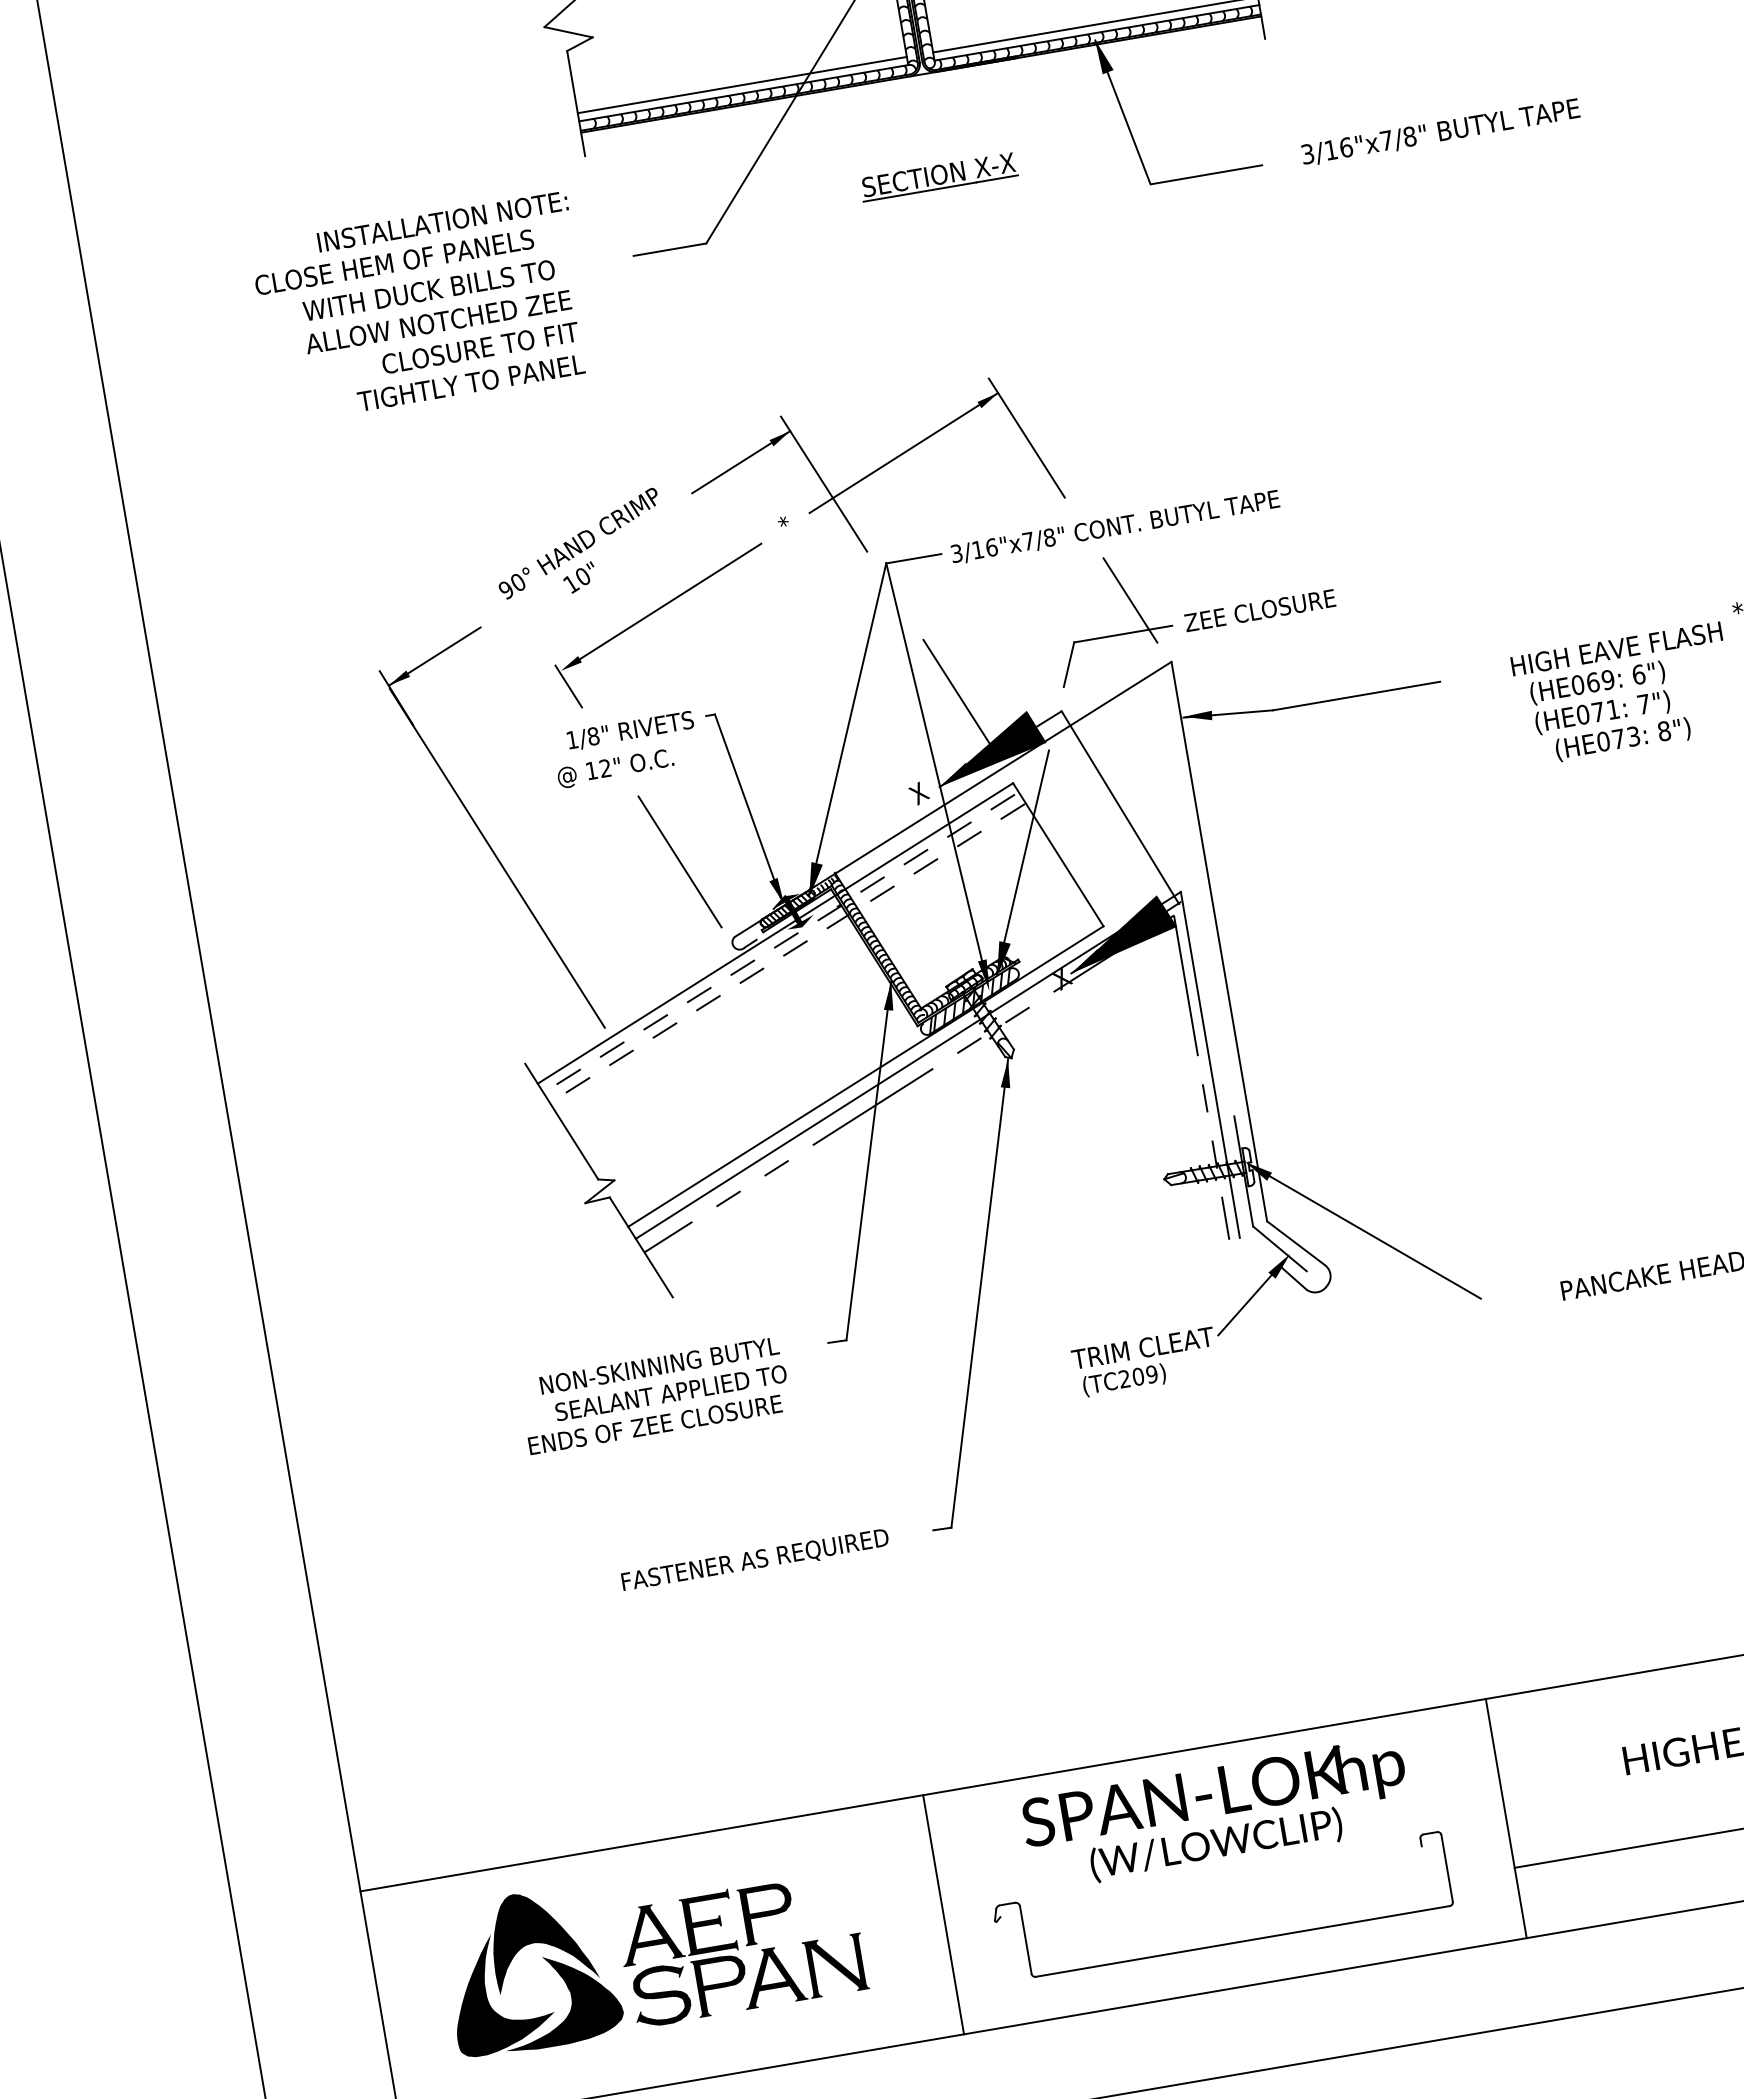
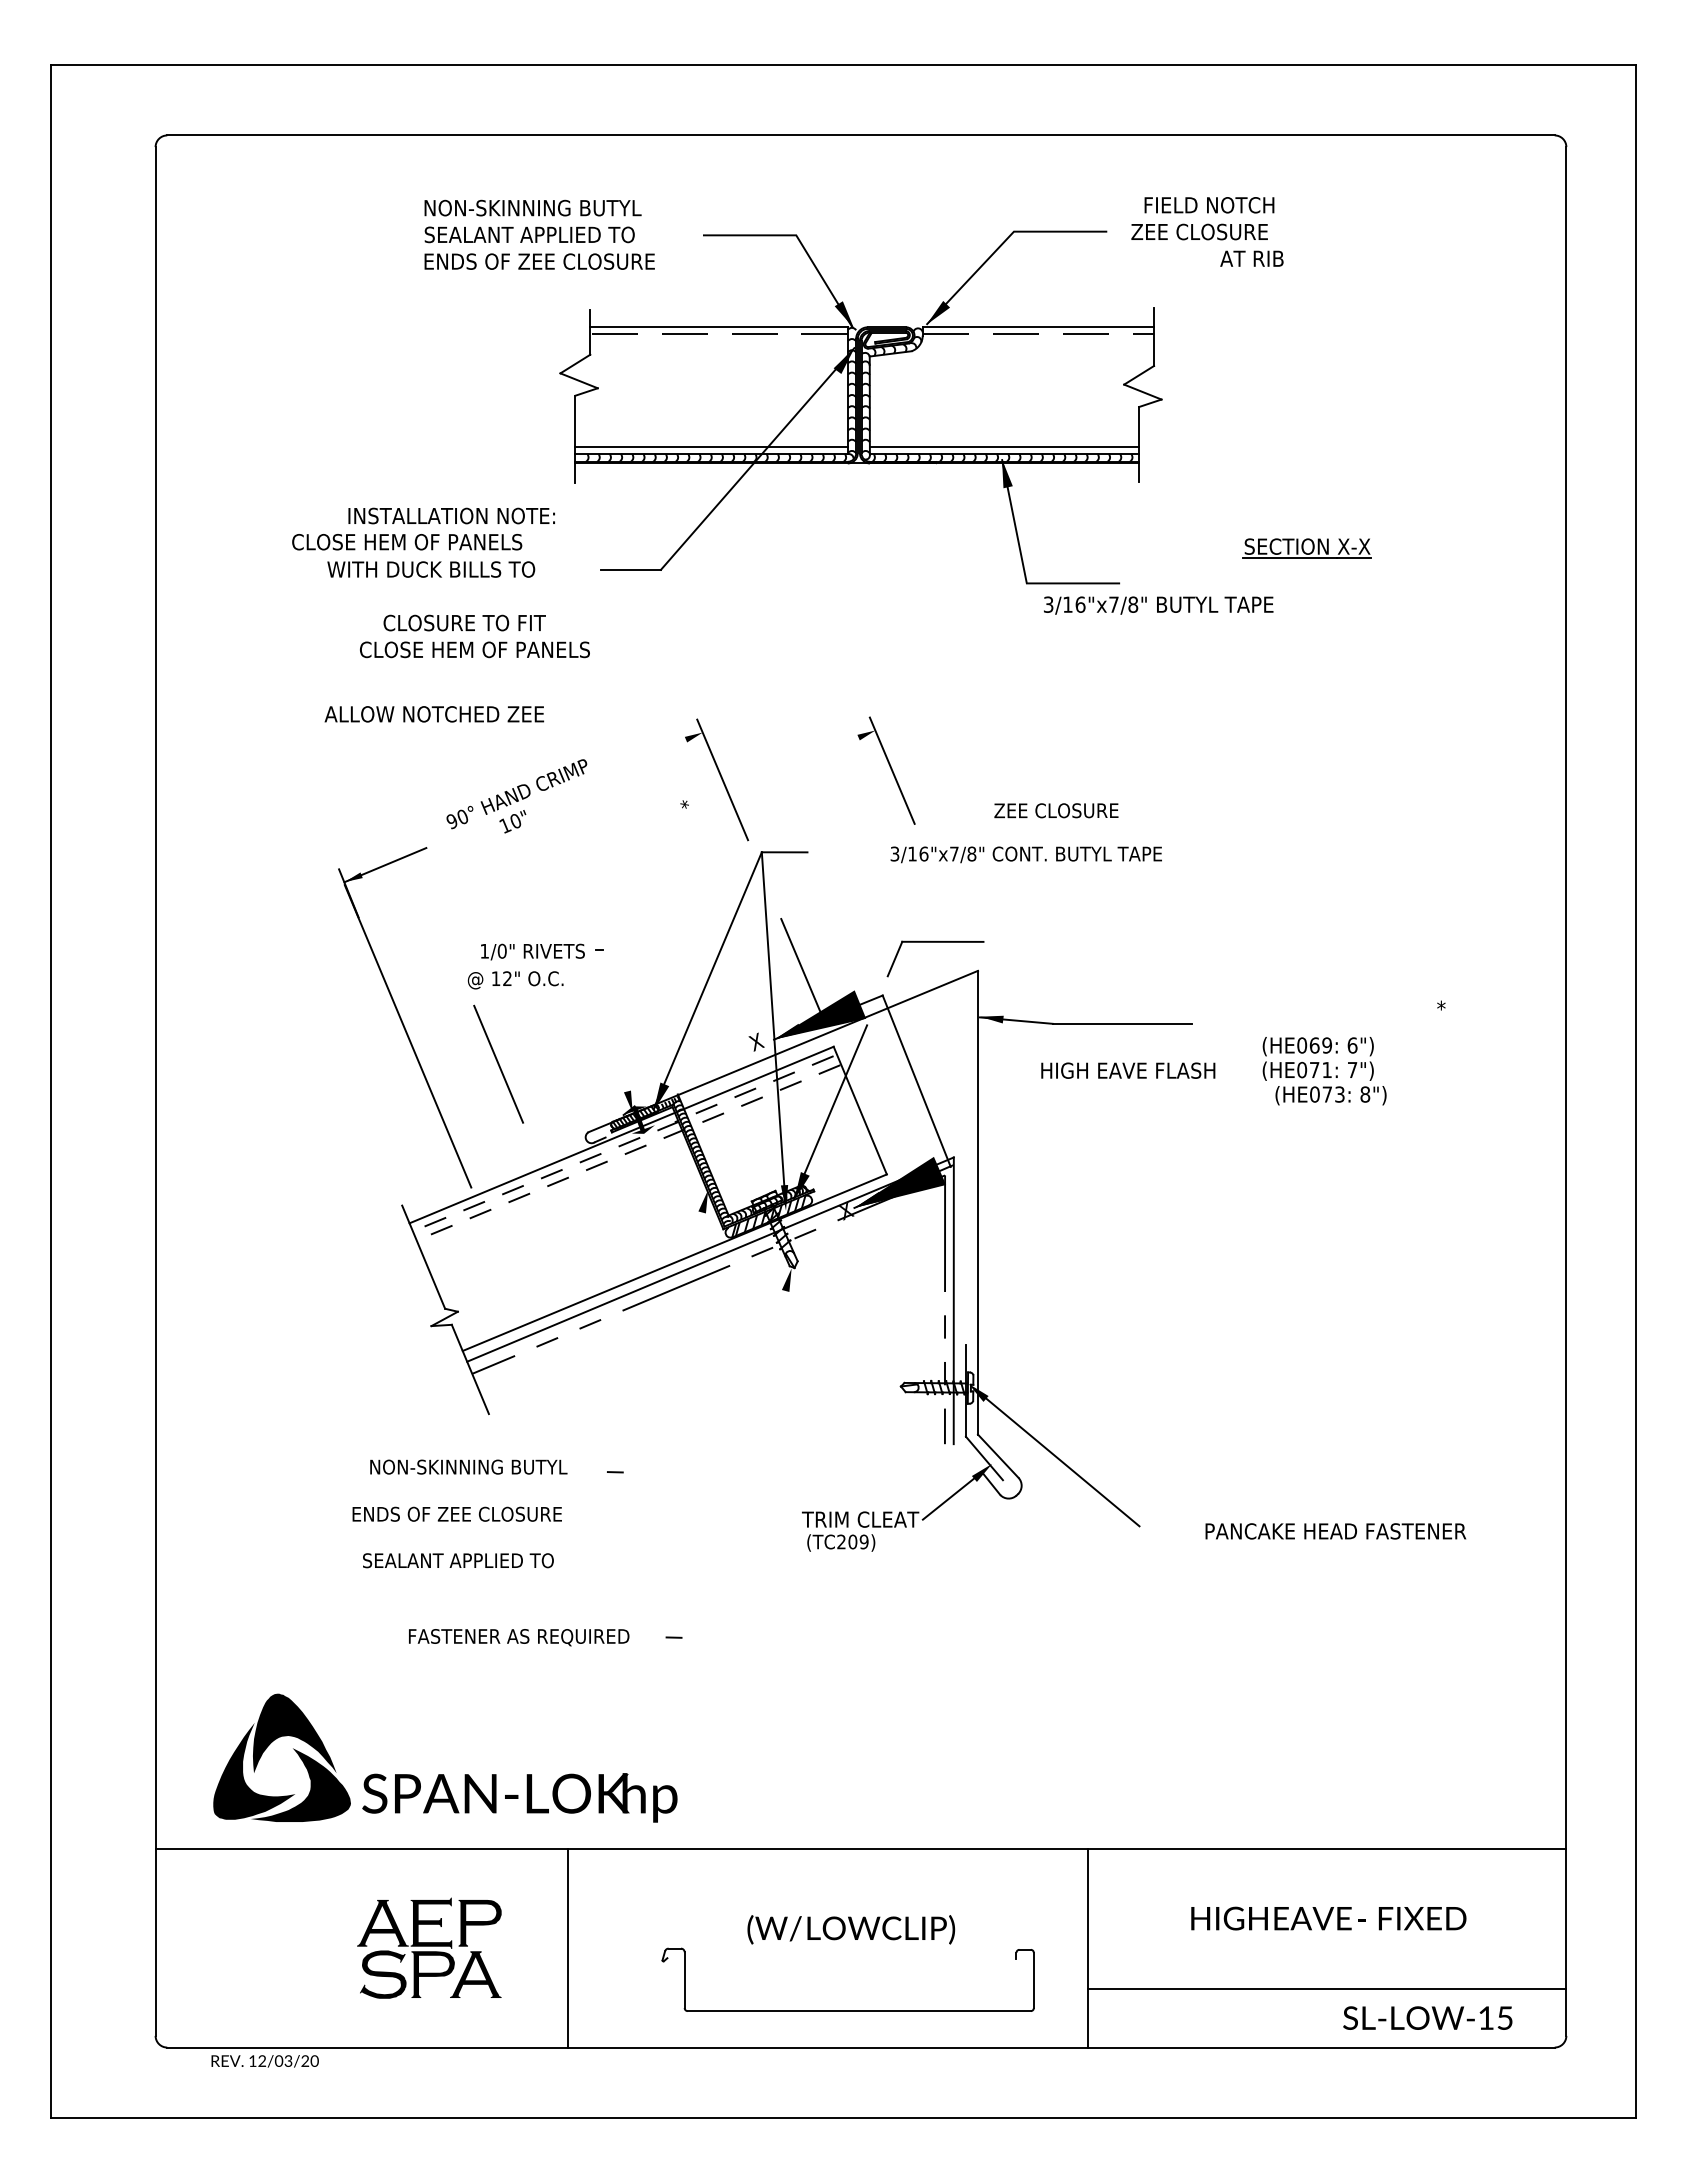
text: (1440, 132) -> (1158, 605), moved
part: (937, 177) -> (1306, 548), moved
text: (438, 322) -> (434, 714), moved
text: (496, 378) -> (473, 649), TIGHTLY TO PANEL -> CLOSE HEM OF PANELS
line: (904, 452) -> (791, 765), removed
line: (740, 461) -> (658, 750), removed
text: (1114, 527) -> (1025, 854), moved
line: (1130, 600) -> (953, 915), removed
text: (1260, 610) -> (1056, 810), moved
part: (652, 614) -> (566, 861), removed
text: (1616, 648) -> (1128, 1070), moved
text: (592, 736) -> (501, 951), 1/8" -> 1/0"
line: (747, 805) -> (616, 1028), removed
line: (679, 860) -> (498, 1063), moved
line: (868, 1160) -> (665, 1330), removed
line: (979, 1292) -> (736, 1452), removed
text: (671, 1392) -> (458, 1560), moved
text: (1213, 1796) -> (519, 1797), moved
line: (943, 1914) -> (567, 1948), moved
part: (543, 1958) -> (293, 1749), moved
fill: (834, 1965) -> (527, 1974), removed

